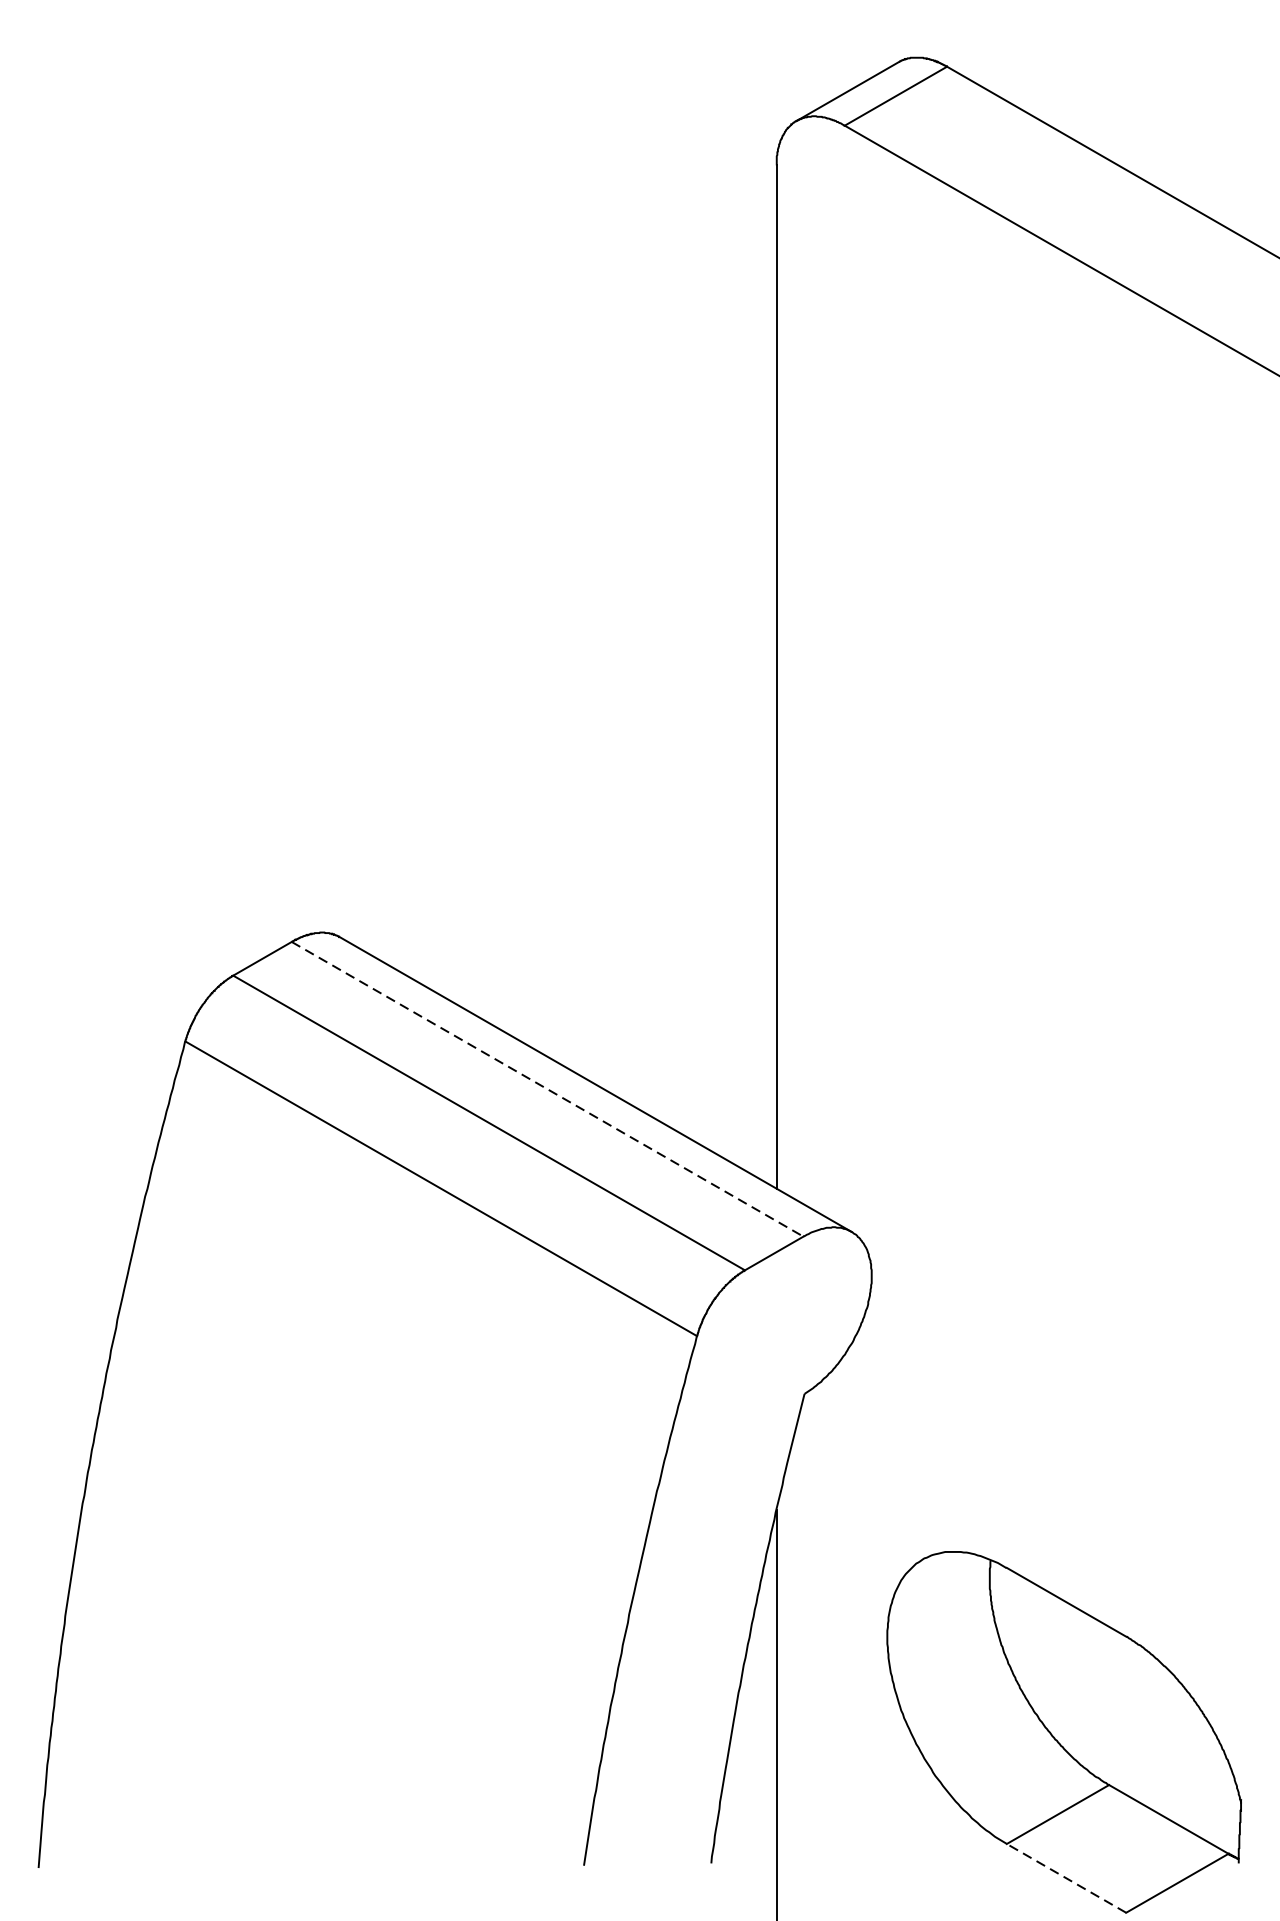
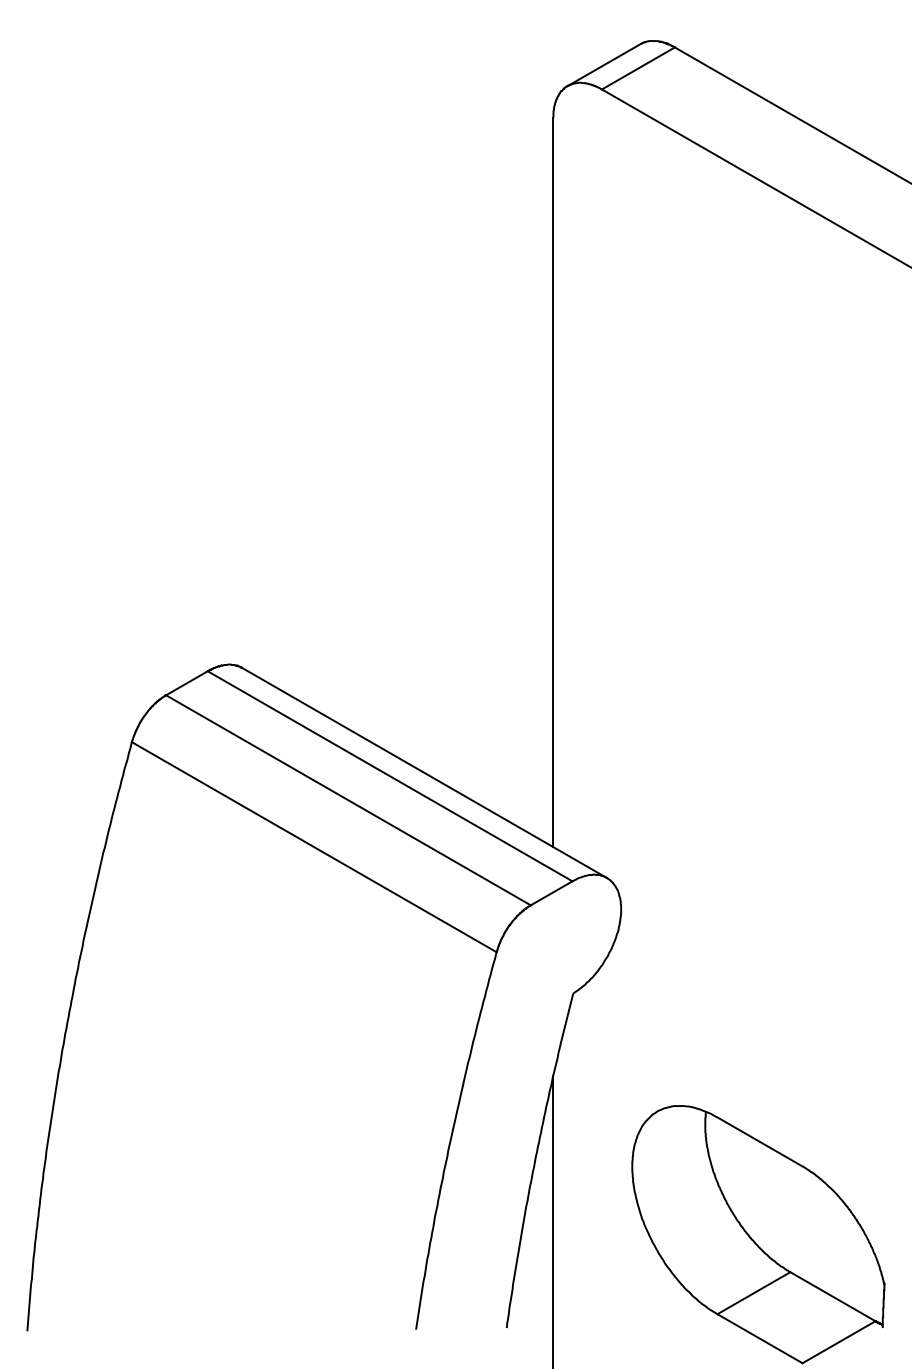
line: (548, 1089) -> (390, 776), dashed -> solid
line: (1065, 1878) -> (759, 1338), dashed -> solid

